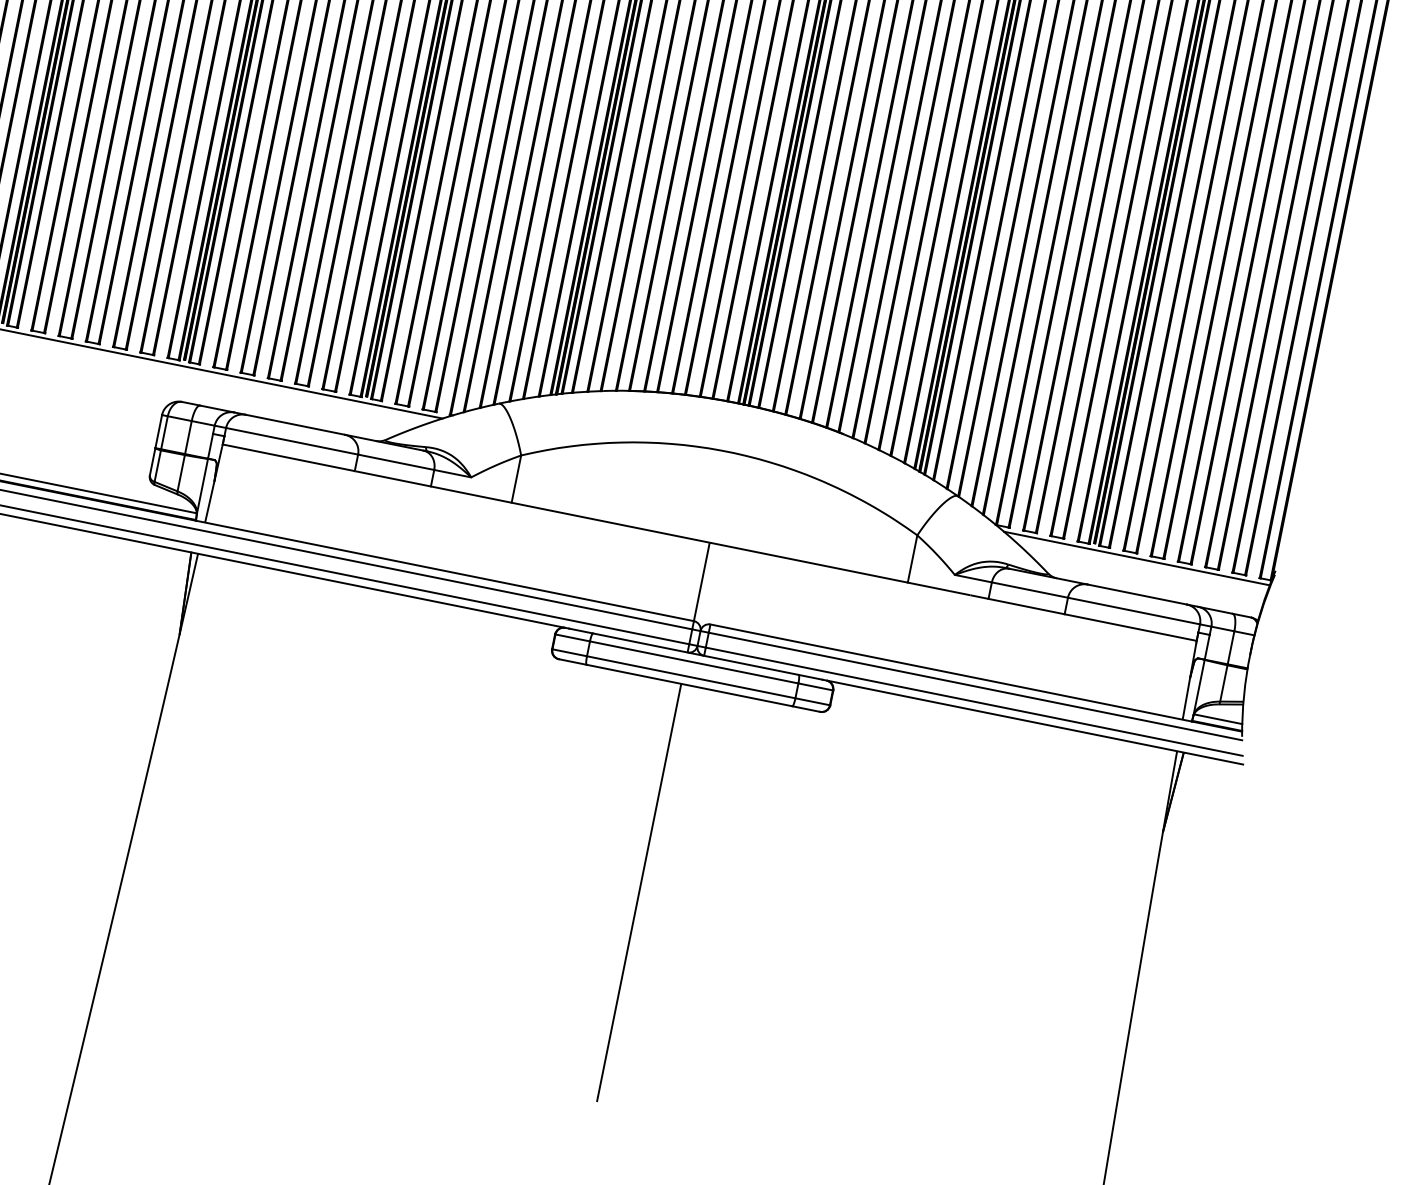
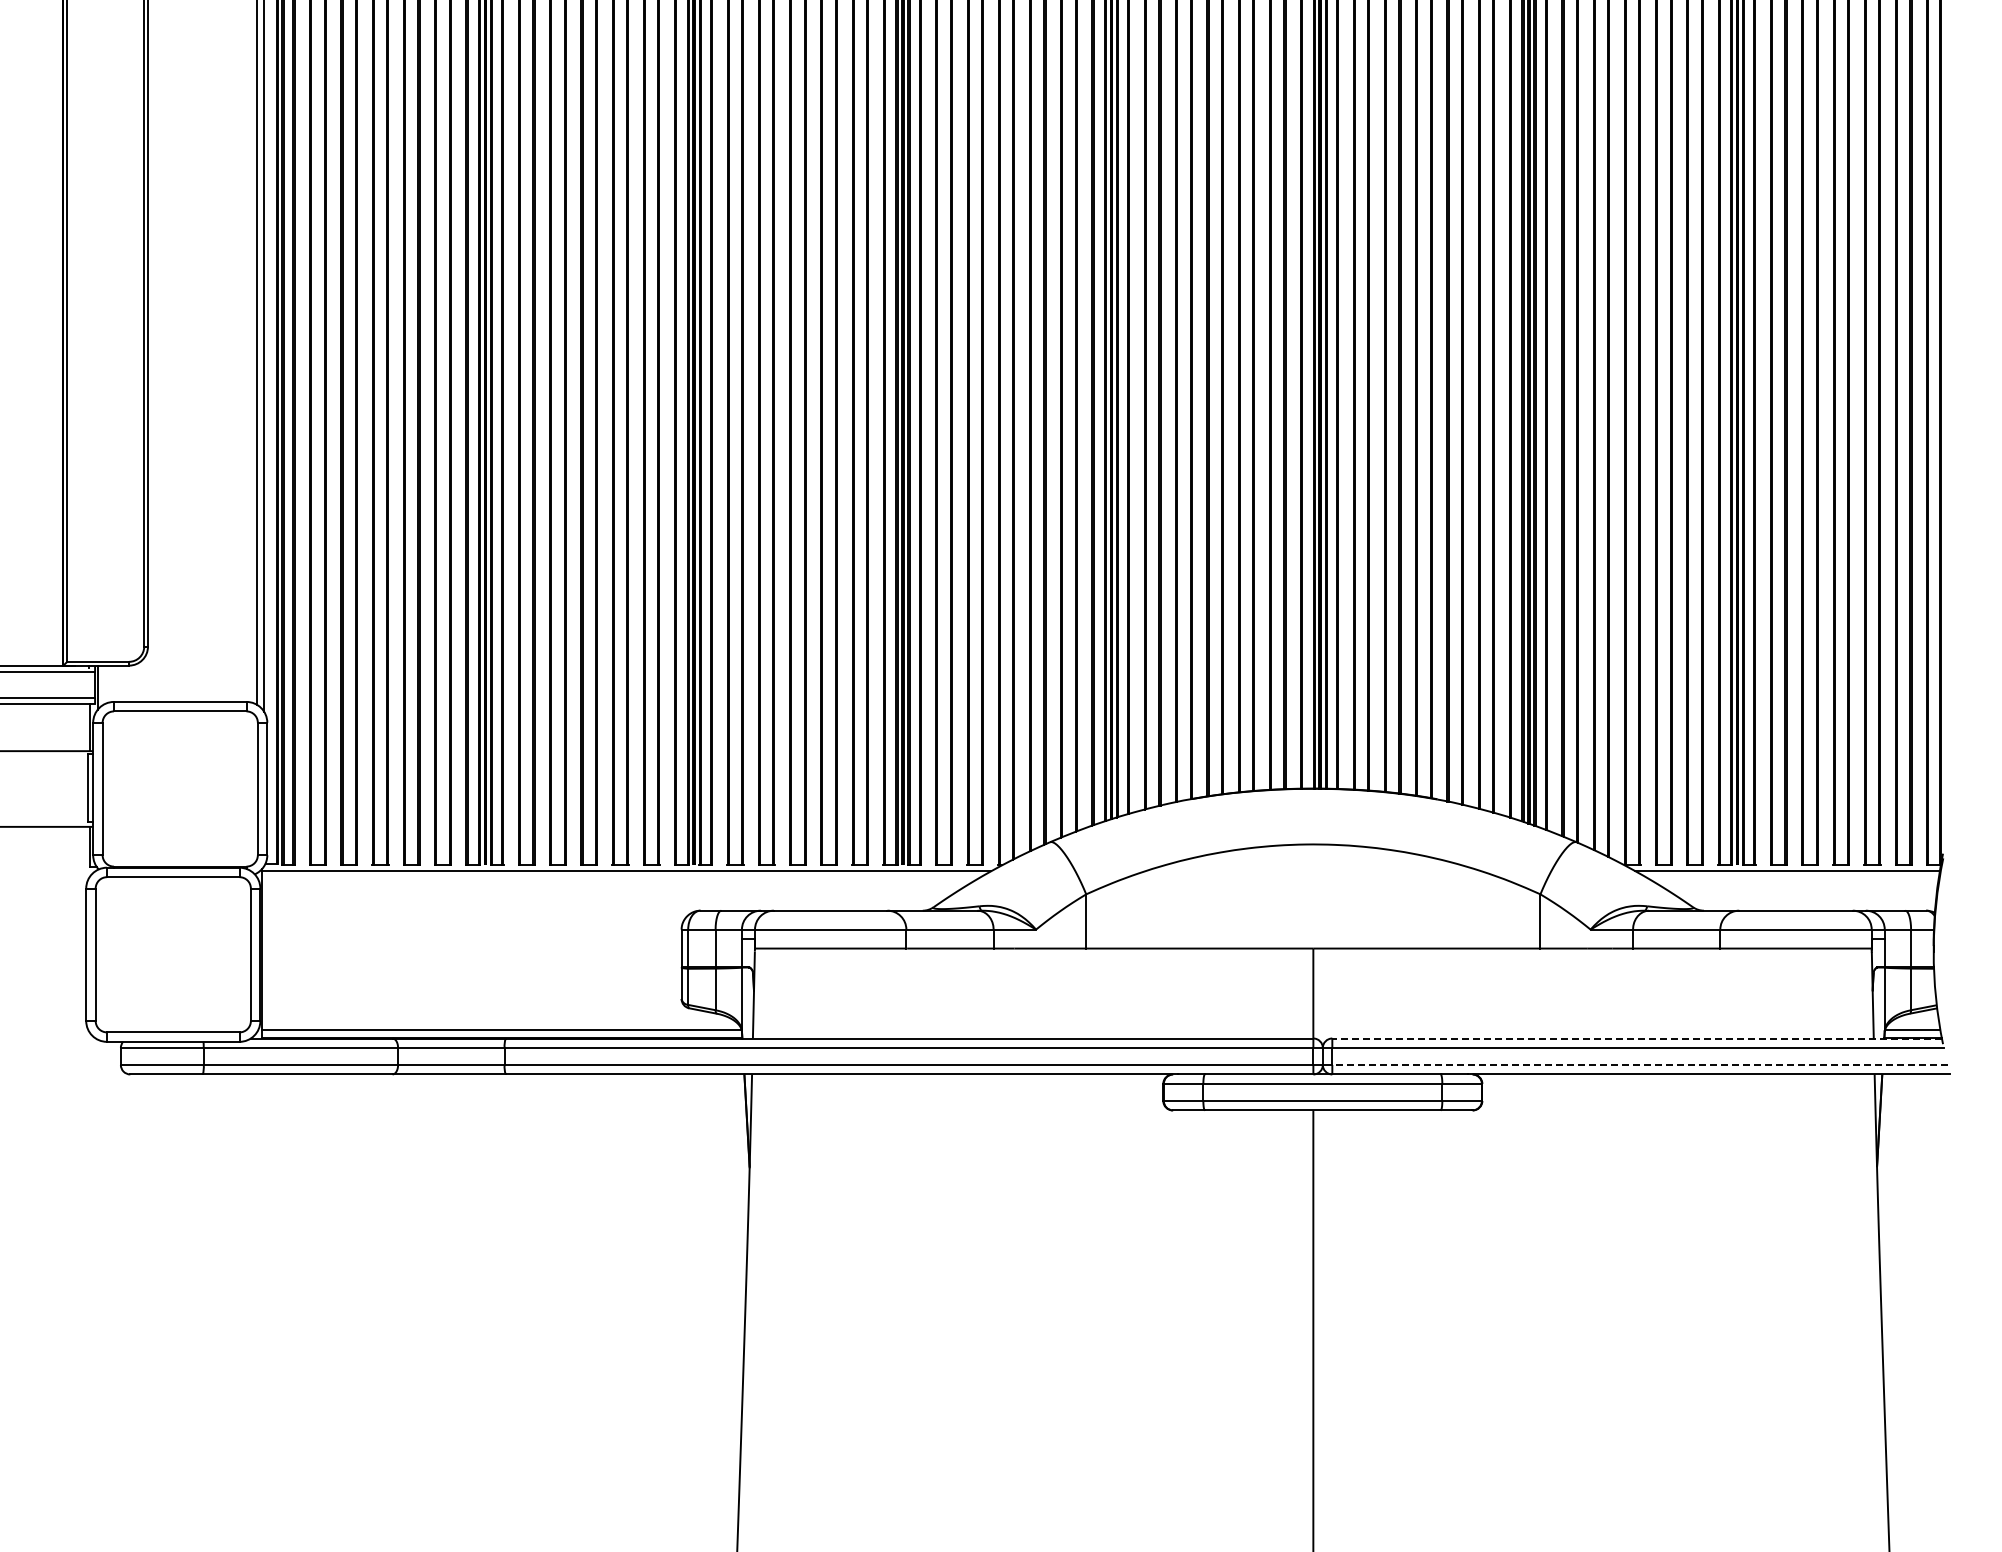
line: (976, 678) -> (1637, 1038), solid -> dashed
line: (974, 702) -> (1640, 1065), solid -> dashed

